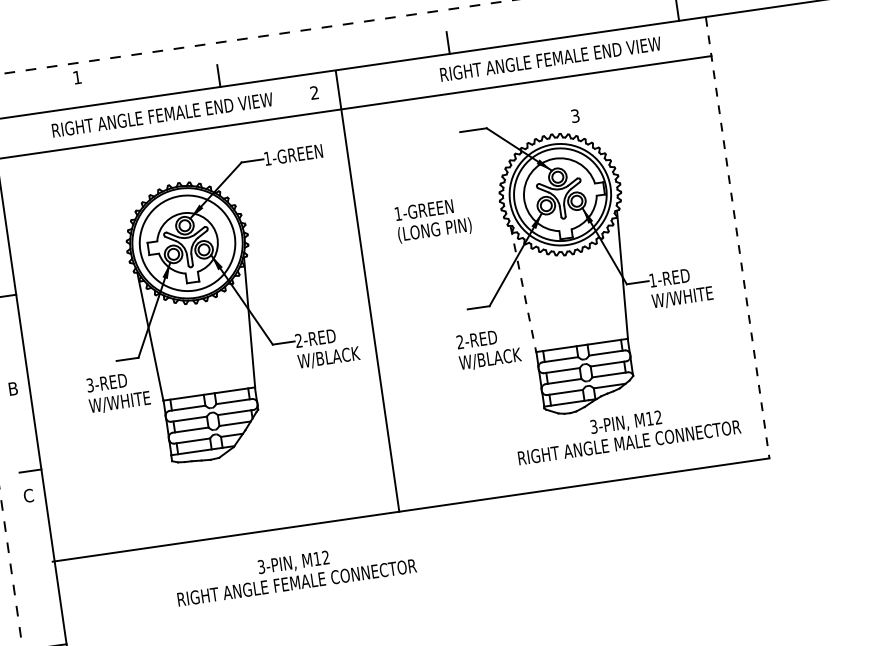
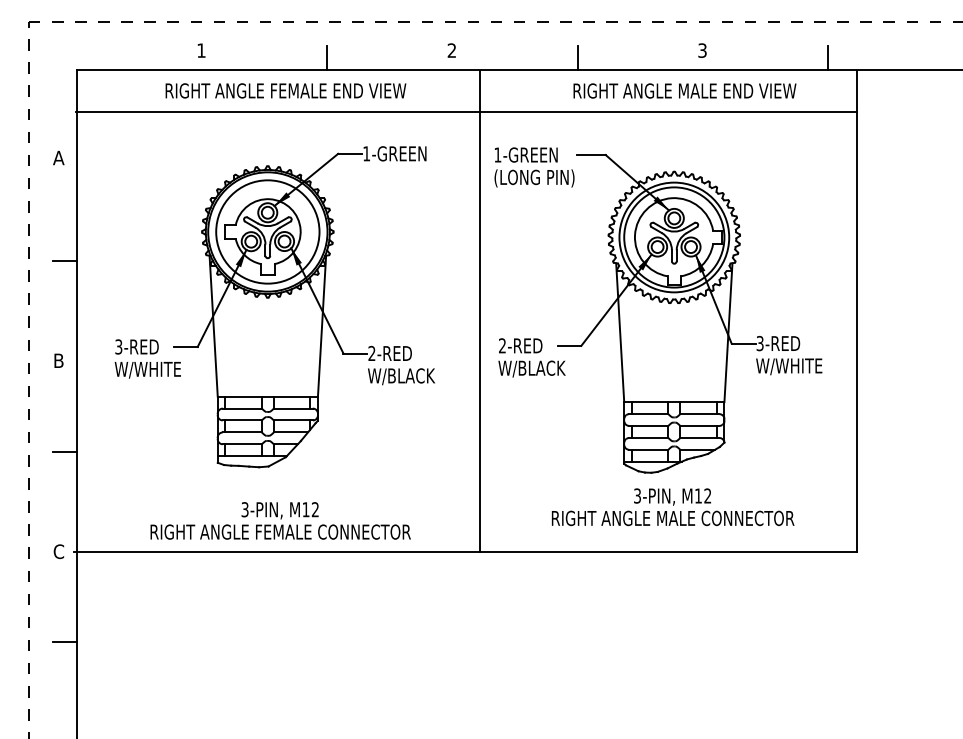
text: (550, 58) -> (684, 90), RIGHT ANGLE FEMALE END VIEW -> RIGHT ANGLE MALE END VIEW
text: (77, 77) -> (201, 50), moved
text: (314, 92) -> (451, 50), moved
text: (162, 114) -> (285, 90), moved
text: (575, 115) -> (702, 50), moved
text: (433, 220) -> (534, 167), moved
line: (737, 238) -> (857, 311), dashed -> solid
text: (652, 280) -> (759, 343), 1-RED -> 3-RED
line: (523, 289) -> (620, 333), dashed -> solid
line: (367, 290) -> (480, 310), moved
text: (488, 349) -> (531, 357), moved
text: (118, 392) -> (147, 358), moved
text: (627, 432) -> (672, 507), moved
text: (28, 495) -> (58, 551), moved
text: (295, 572) -> (280, 520), moved

